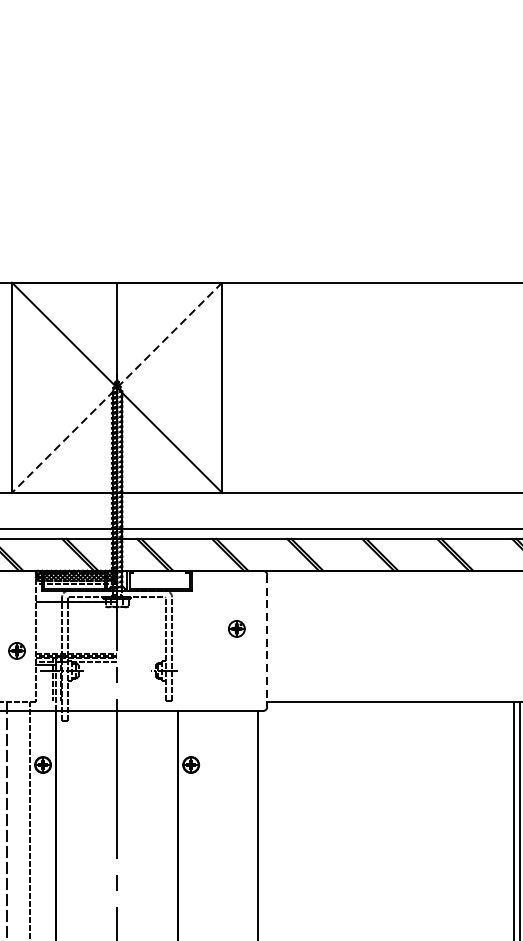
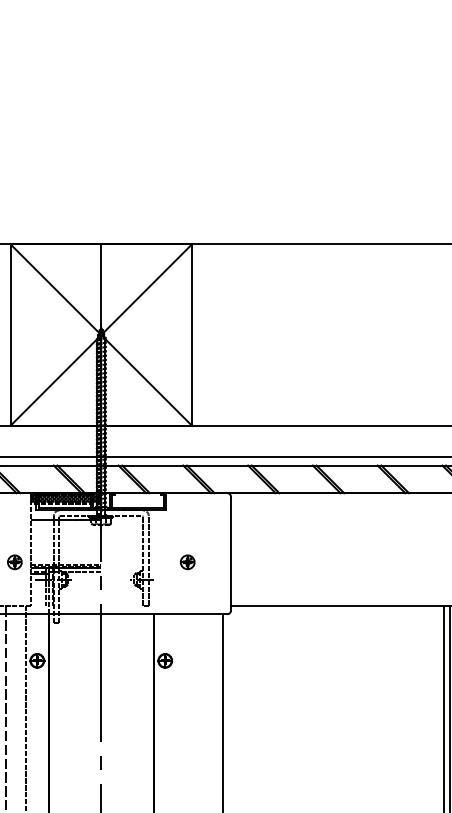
line: (116, 388) -> (100, 335), dashed -> solid
part: (236, 629) -> (187, 562), moved
line: (266, 641) -> (230, 554), dashed -> solid

